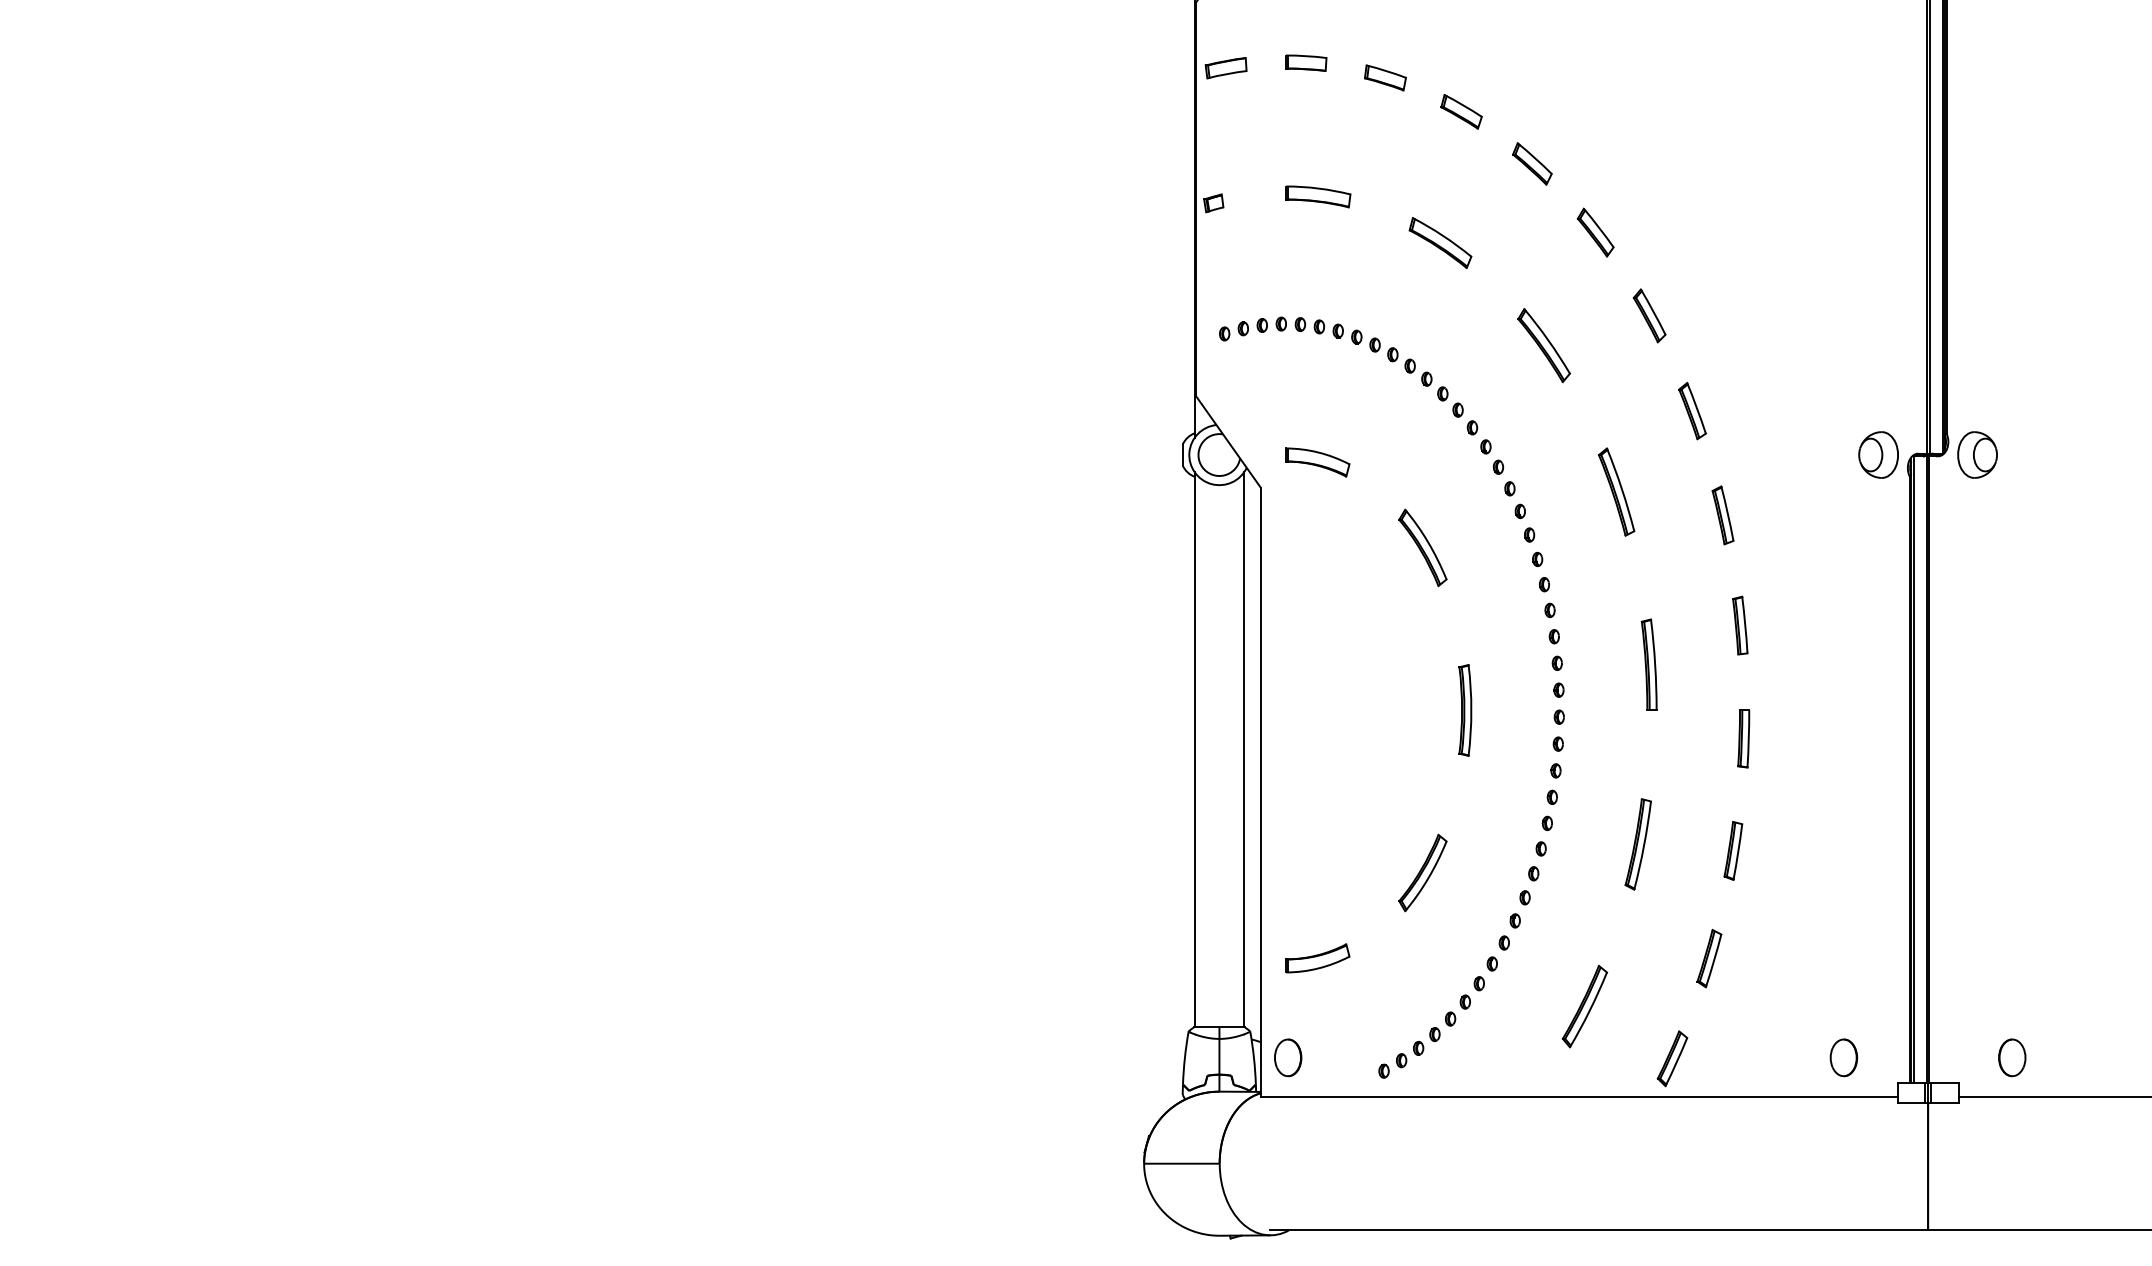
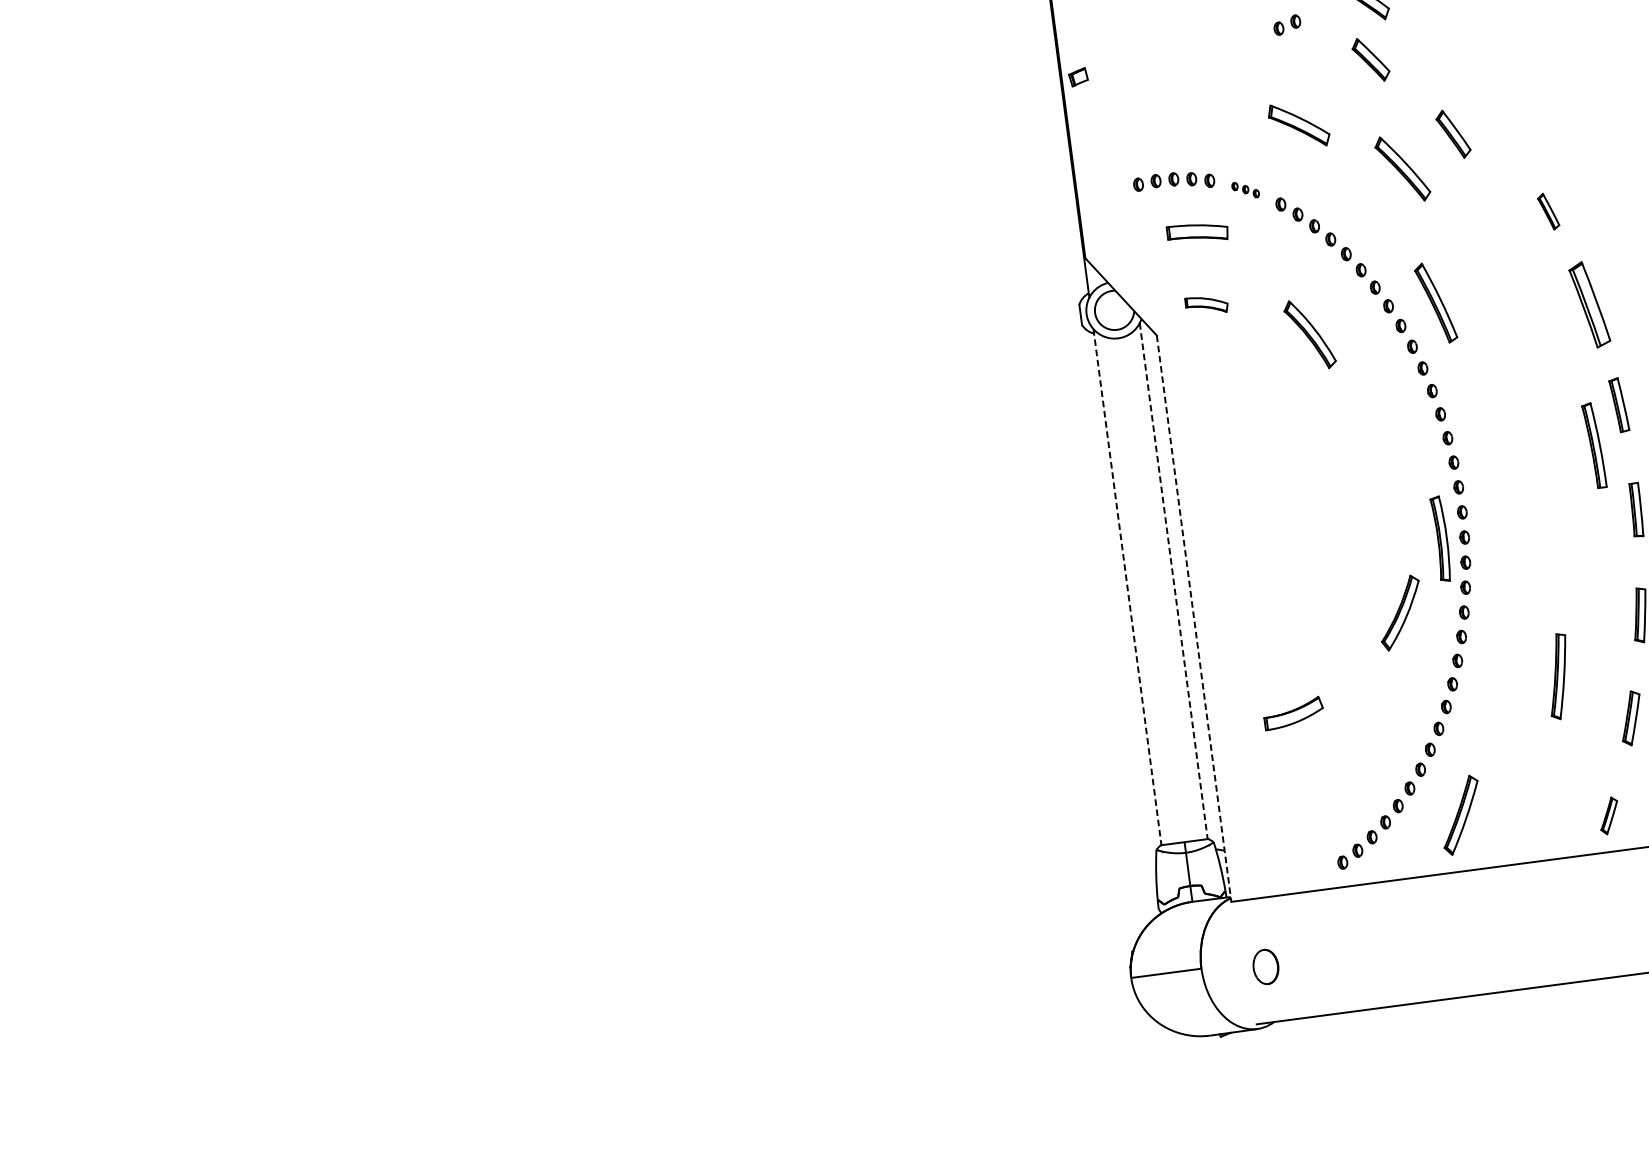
part: (1318, 196) -> (1197, 232), moved
part: (1595, 232) -> (1370, 59), moved
part: (1440, 242) -> (1299, 124), moved
part: (1649, 315) -> (1453, 133), moved
part: (1233, 331) -> (1286, 25), moved
part: (1374, 345) -> (1245, 189), size x0.6
part: (1692, 410) -> (1548, 211), size x0.7
part: (1317, 462) -> (1206, 305), size x0.7
part: (1616, 491) -> (1435, 302), moved
part: (1722, 515) -> (1589, 305), size x1.6
part: (1422, 547) -> (1309, 334), moved
part: (1648, 664) -> (1593, 445), moved
part: (1465, 710) -> (1441, 539), moved
line: (1194, 749) -> (1127, 587), solid -> dashed
line: (1244, 749) -> (1173, 580), solid -> dashed
line: (1260, 792) -> (1193, 618), solid -> dashed
part: (1637, 844) -> (1557, 676), moved
part: (1422, 872) -> (1400, 612), moved
part: (1317, 958) -> (1293, 713), moved
part: (1584, 1006) -> (1460, 815), moved
part: (1288, 1057) -> (1266, 966), moved
part: (1672, 1058) -> (1609, 815), size x0.7

